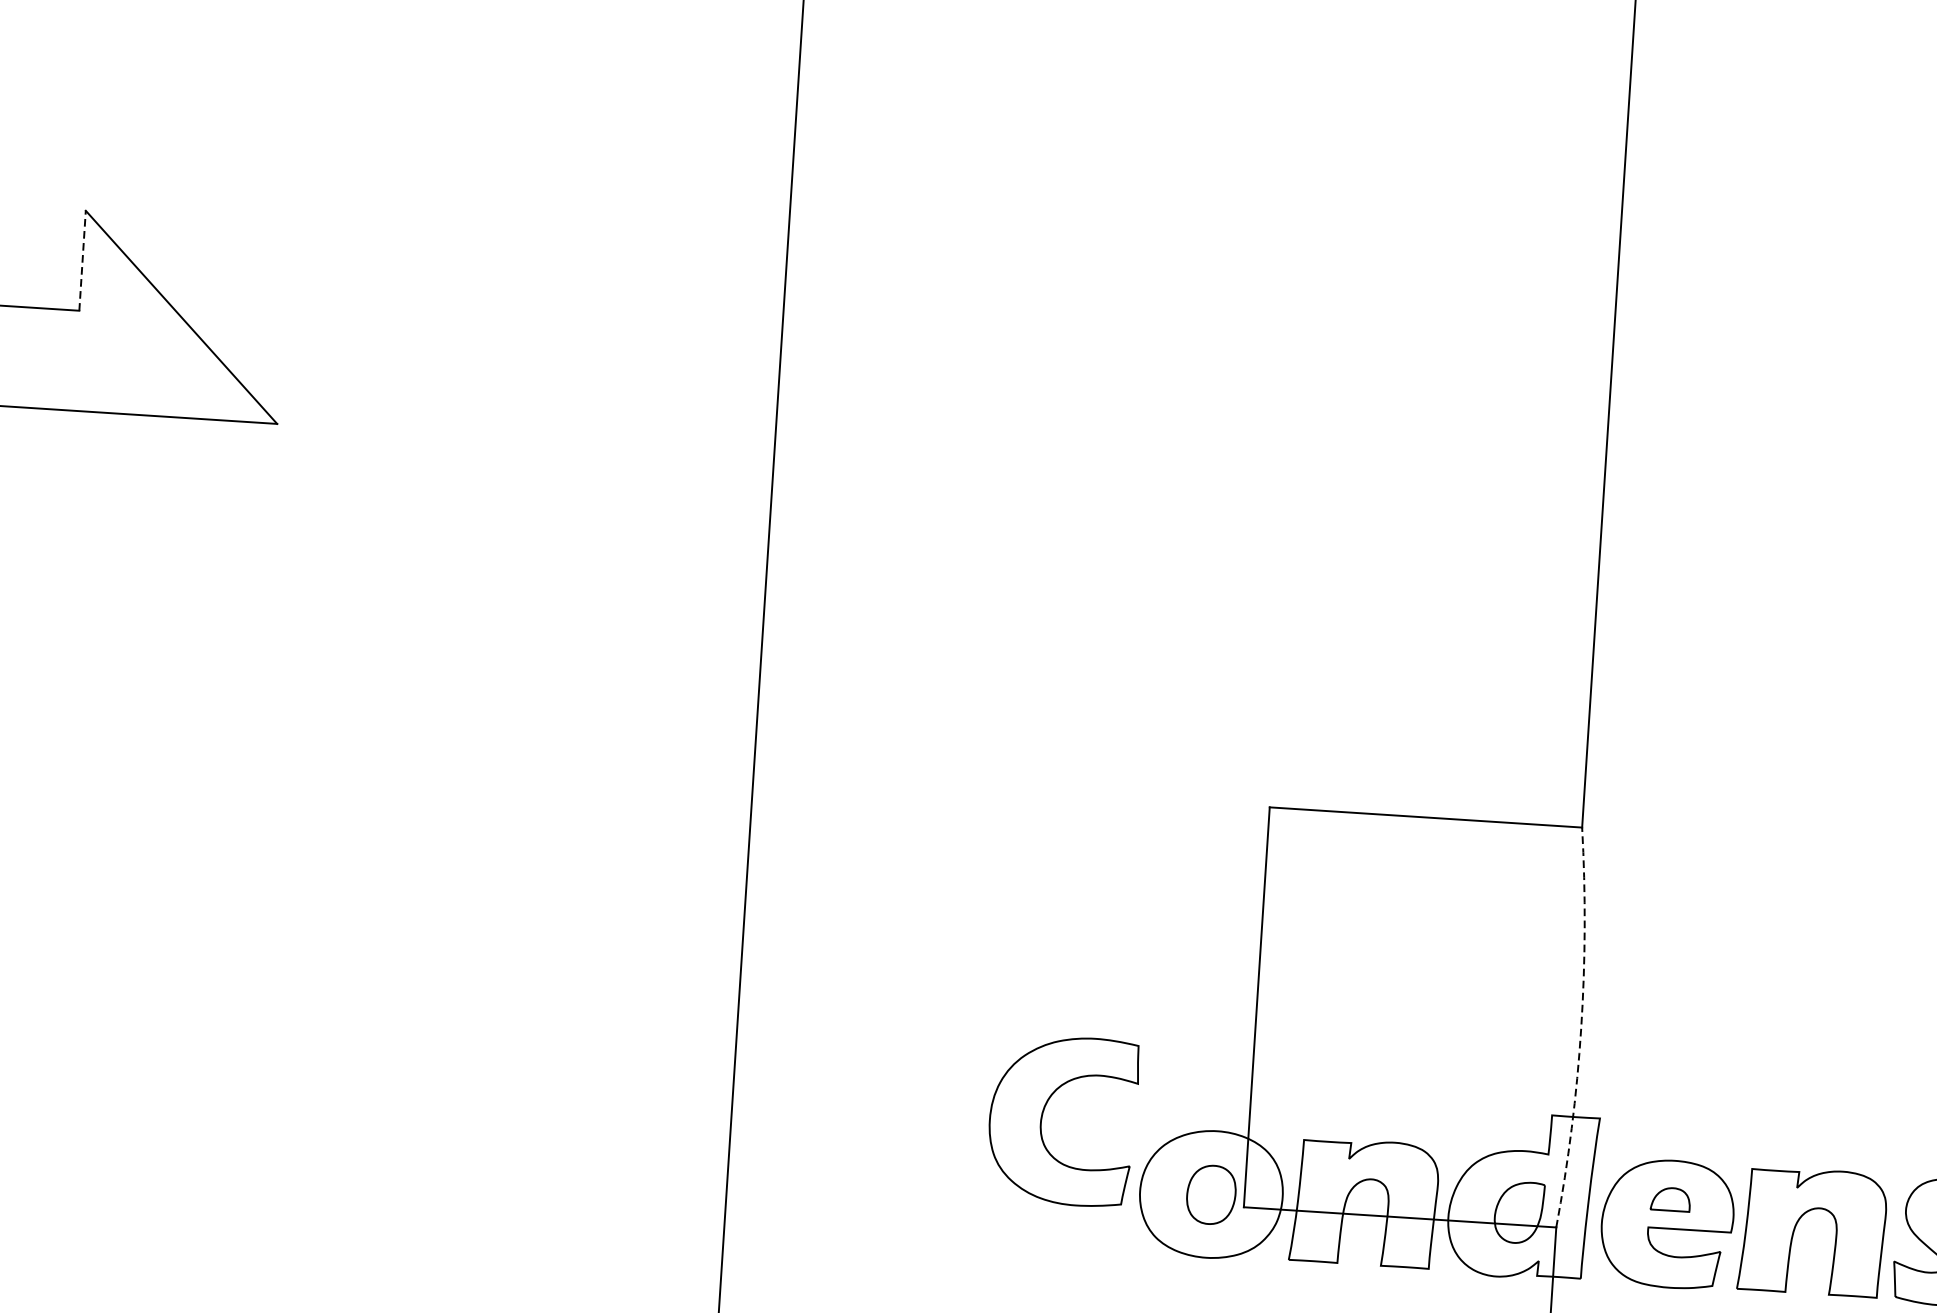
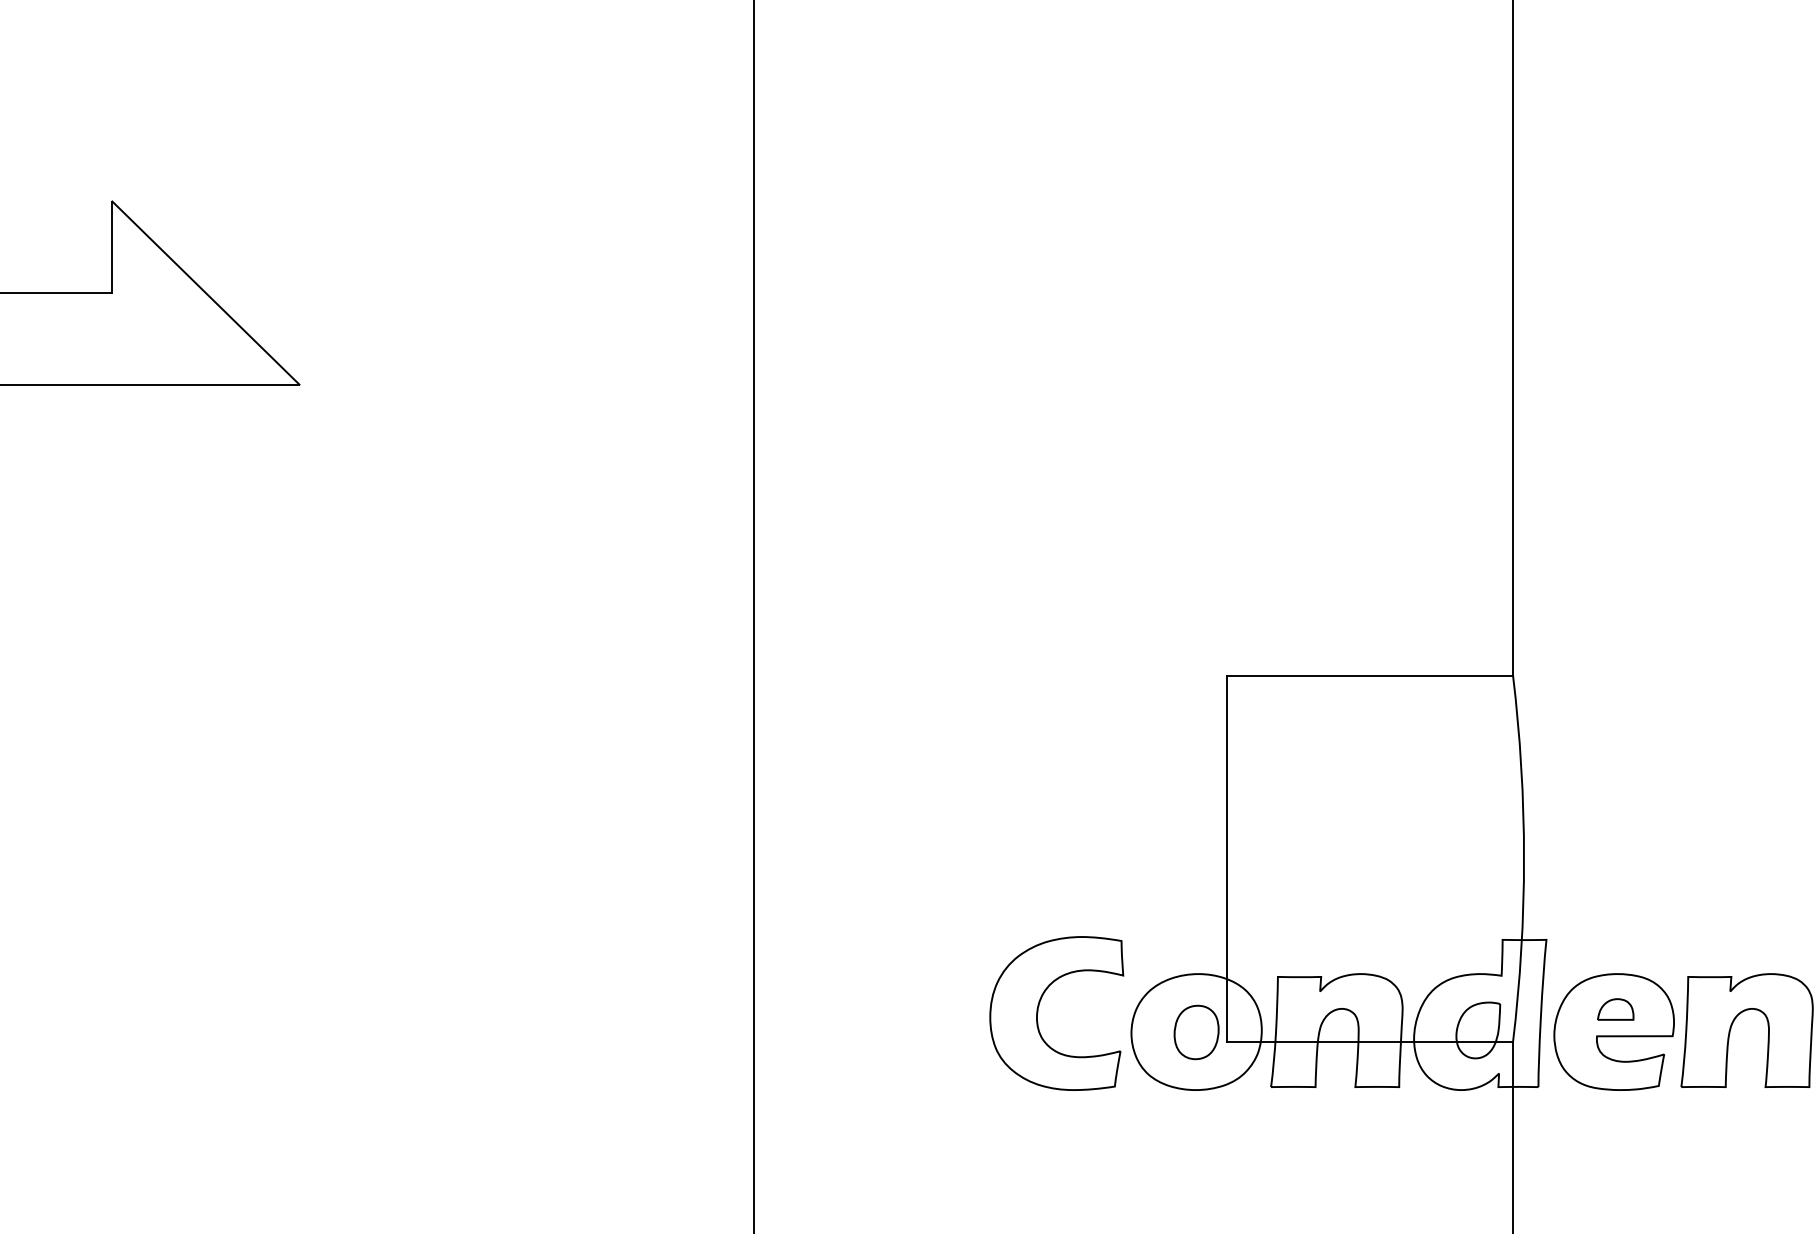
line: (82, 260) -> (112, 247), dashed -> solid
arc: (1581, 1028) -> (1524, 858), dashed -> solid
part: (1042, 1119) -> (1038, 1013), moved

